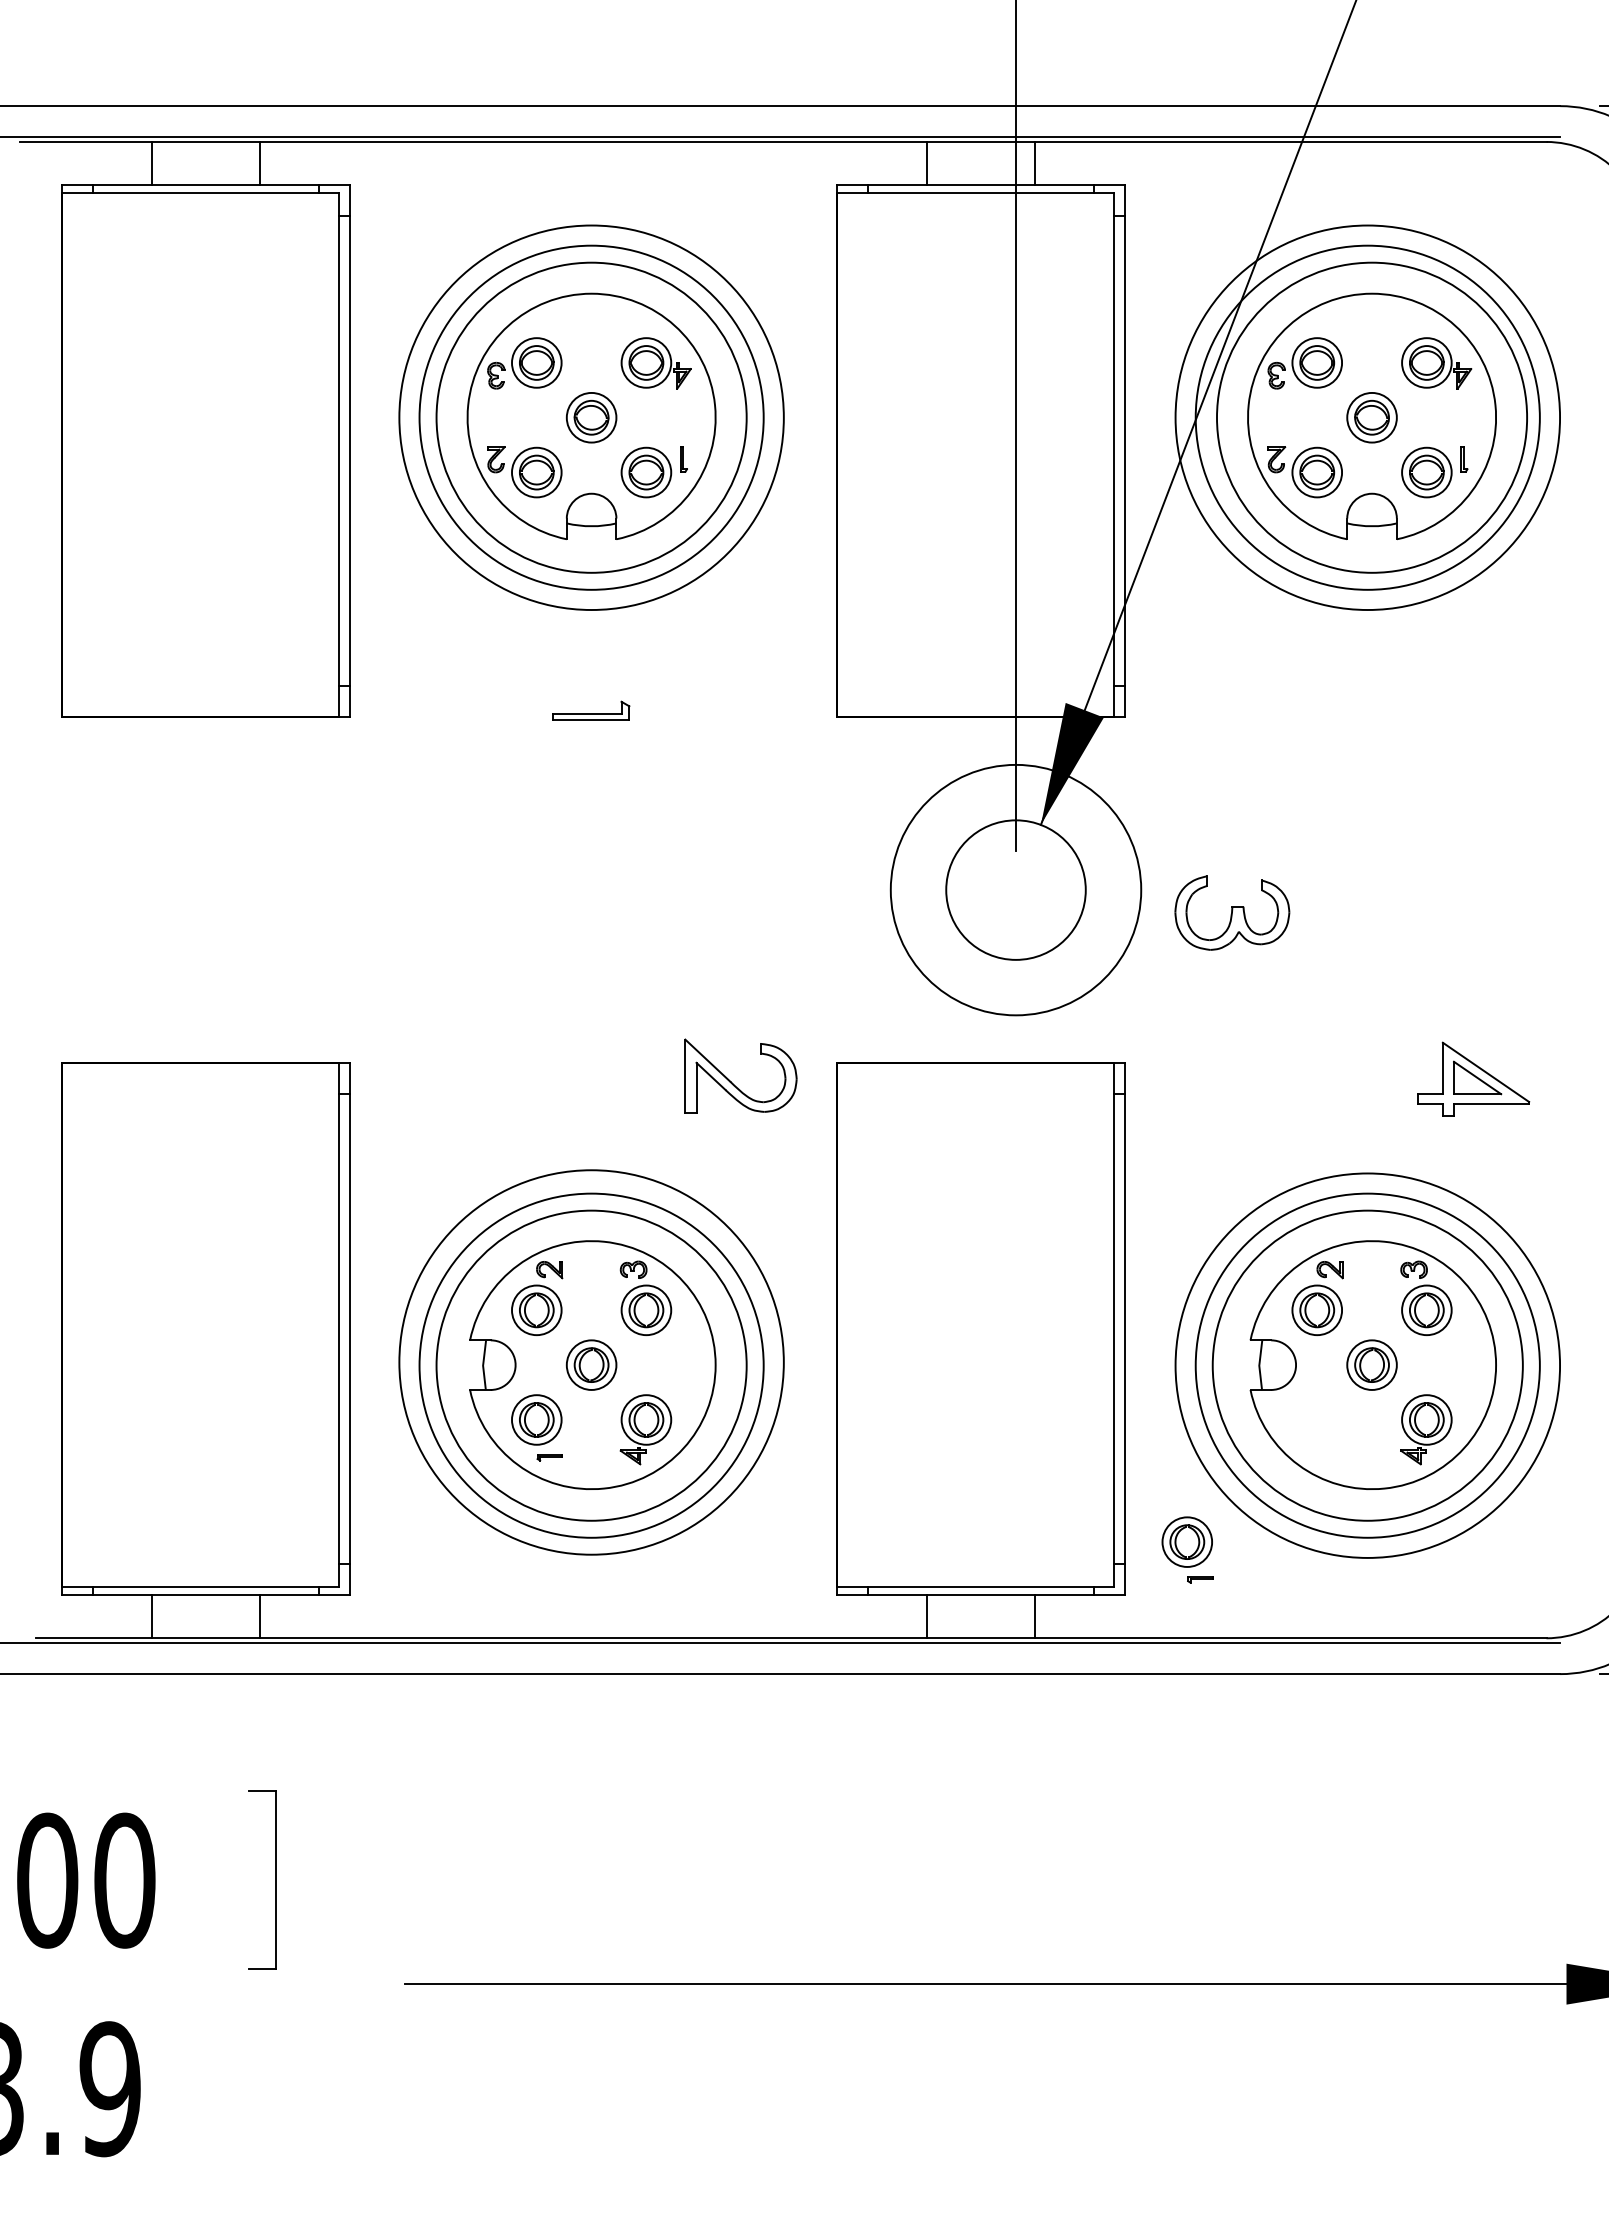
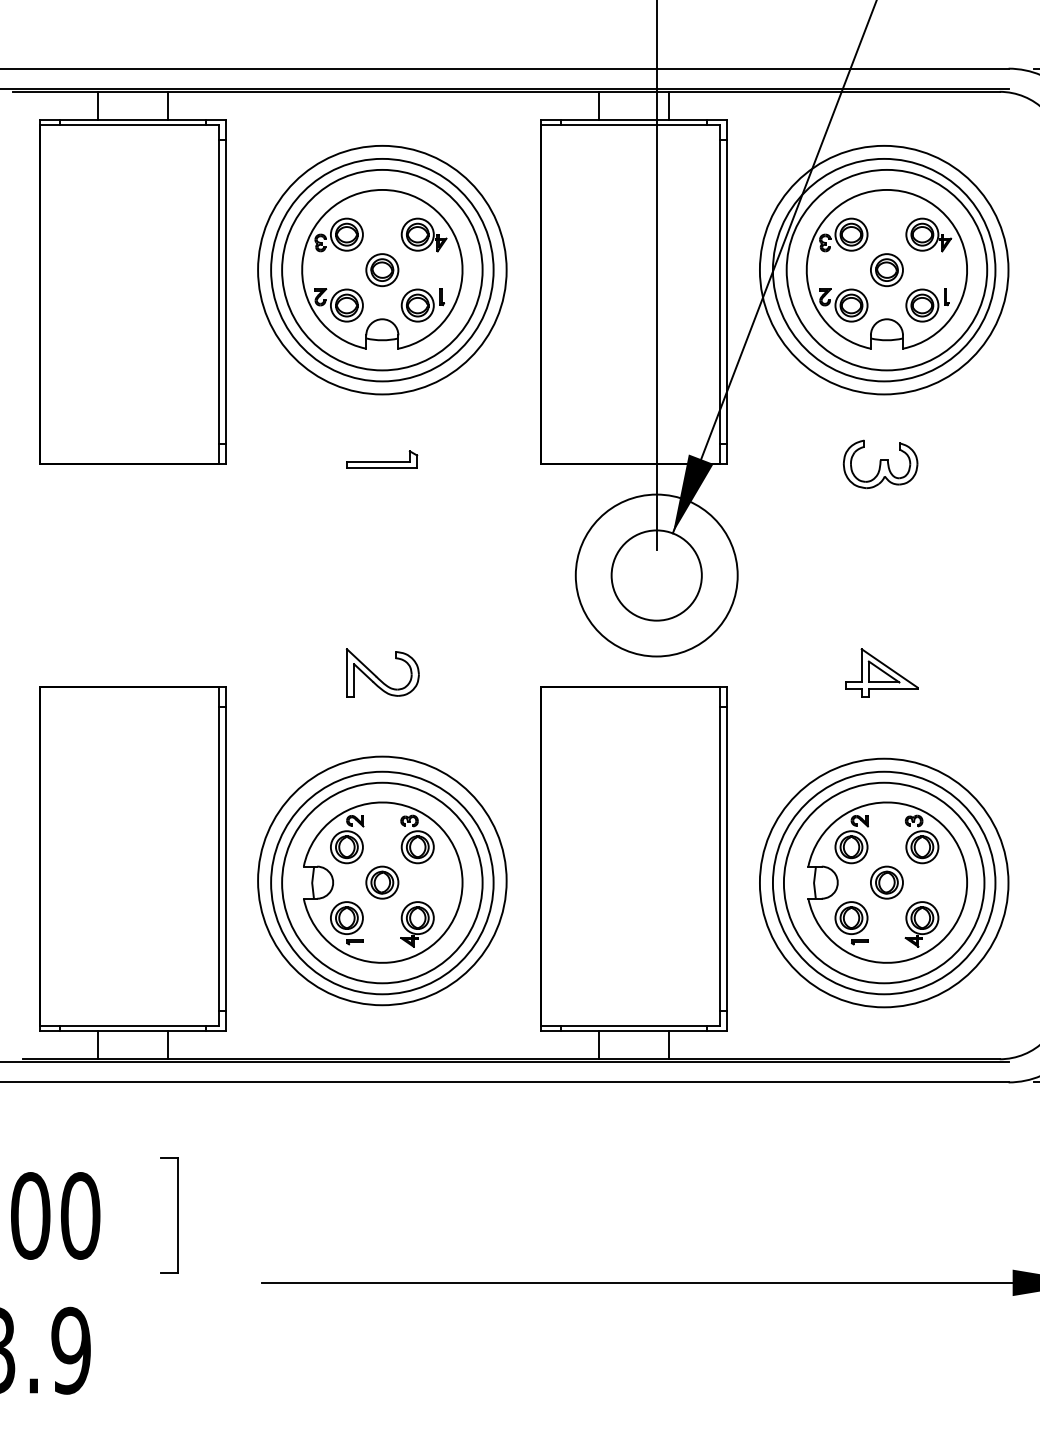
part: (591, 710) -> (382, 459), size x1.43
part: (1232, 913) -> (880, 464), moved
part: (1473, 1078) -> (881, 672), moved
part: (732, 1081) -> (377, 676), moved
part: (1187, 1550) -> (851, 923), moved

